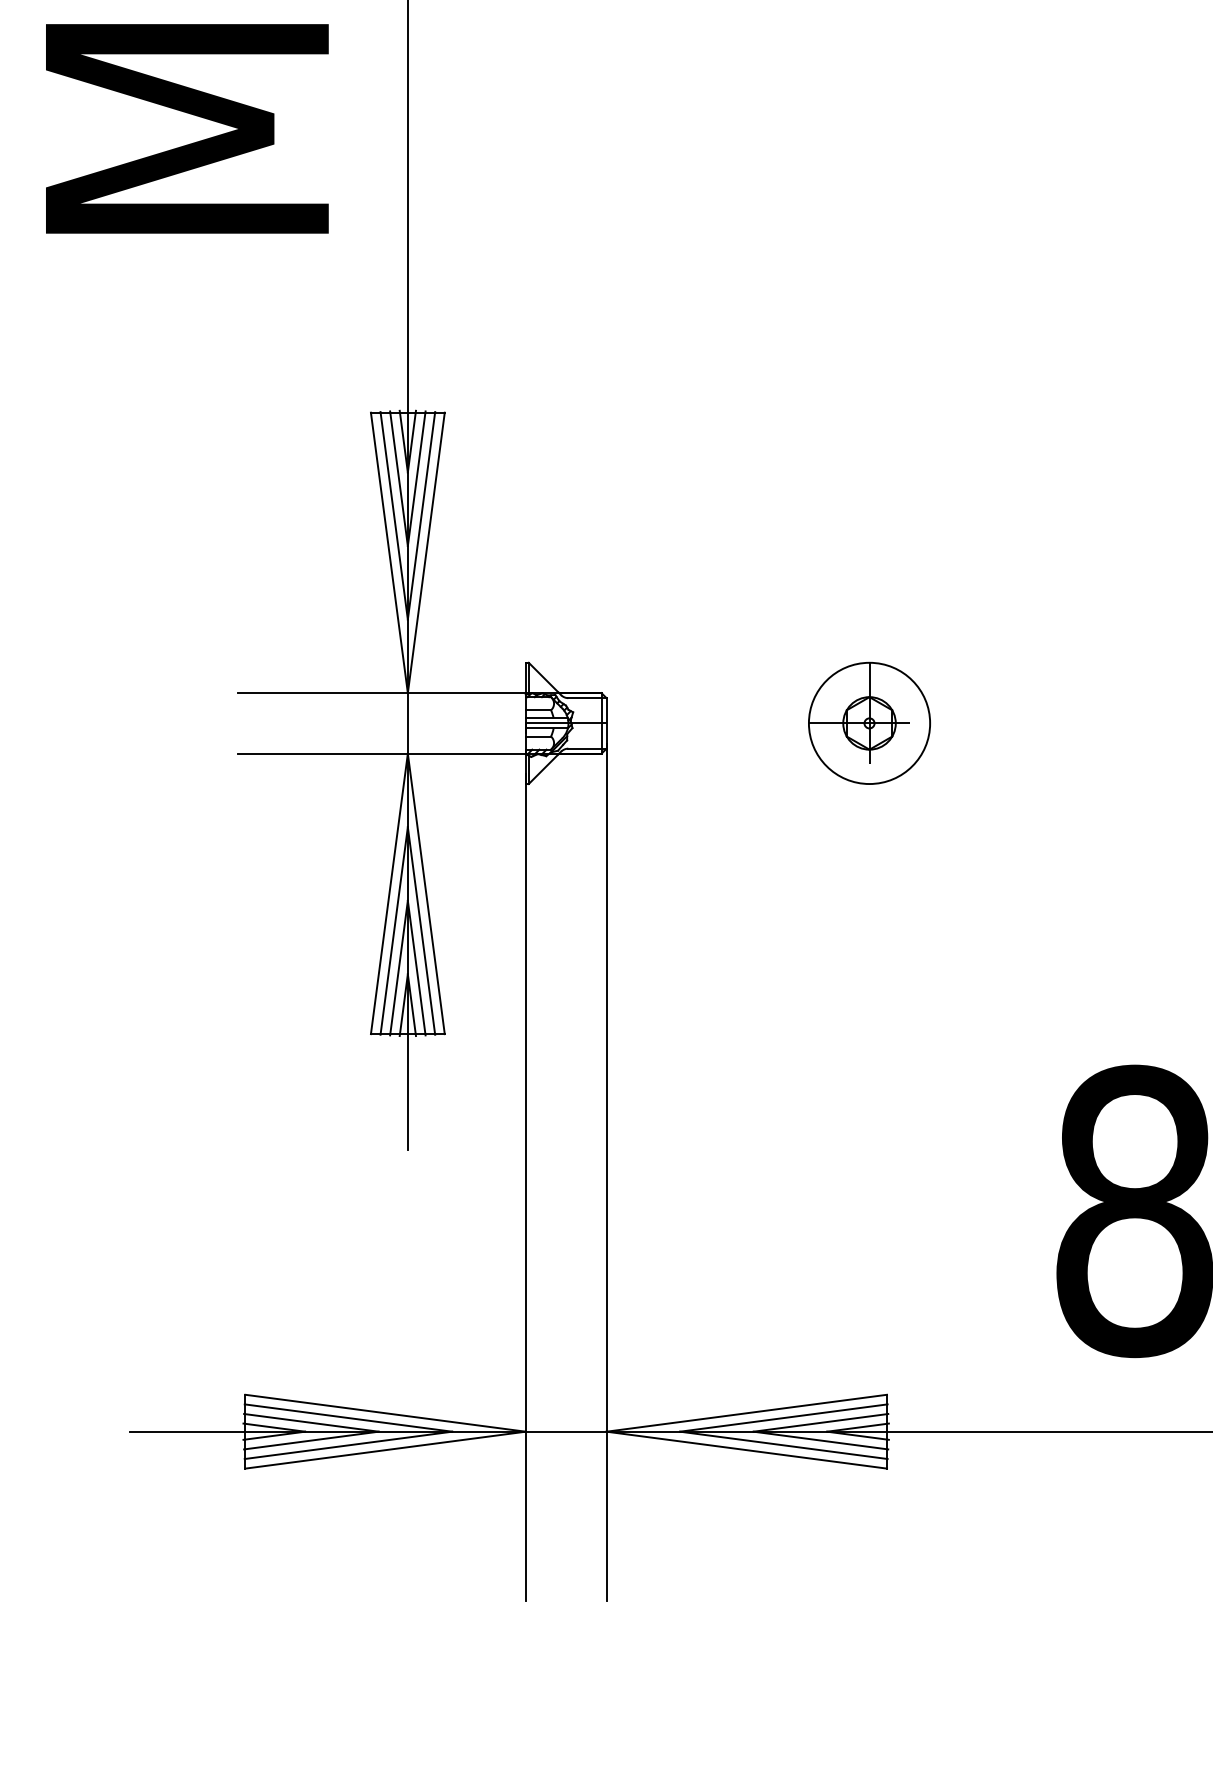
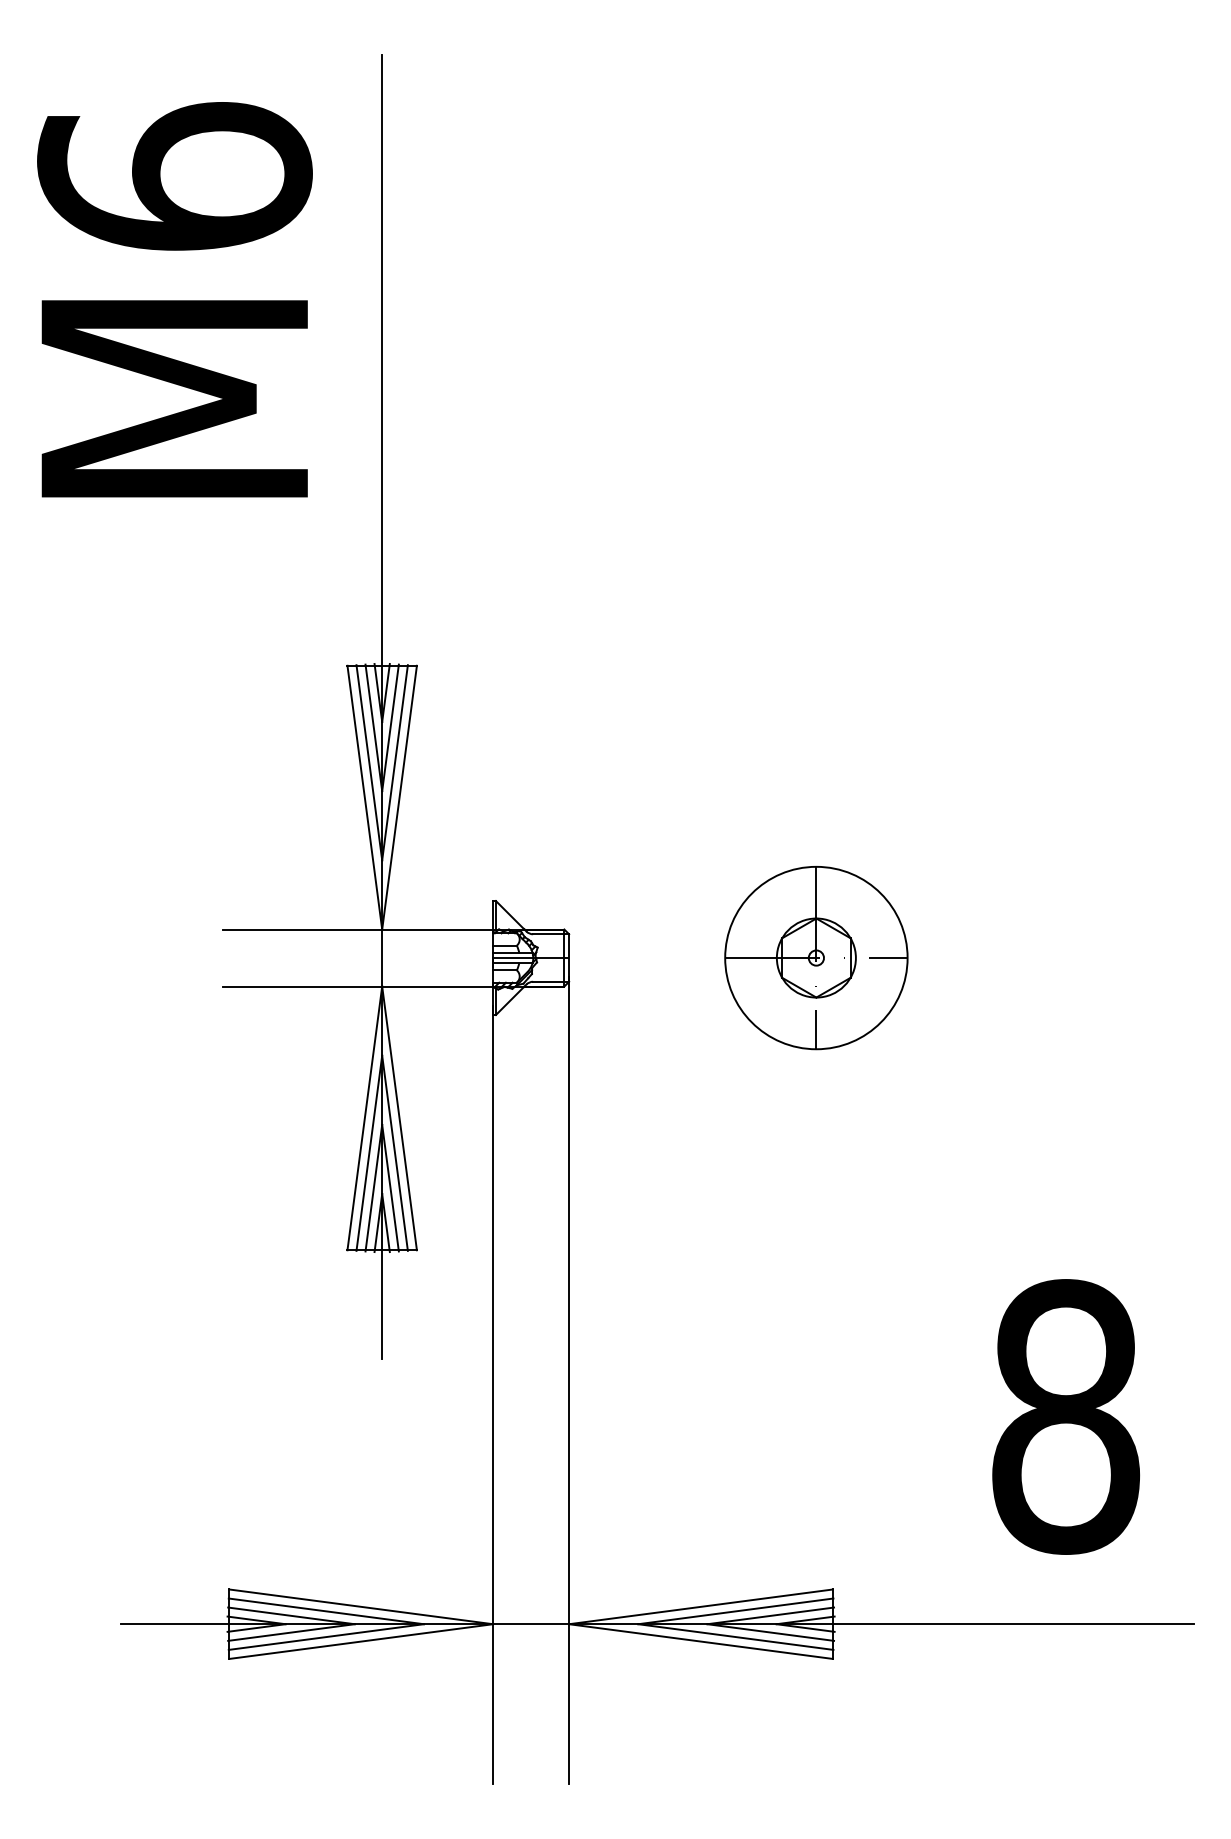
part: (869, 722) -> (816, 957), size x1.6

